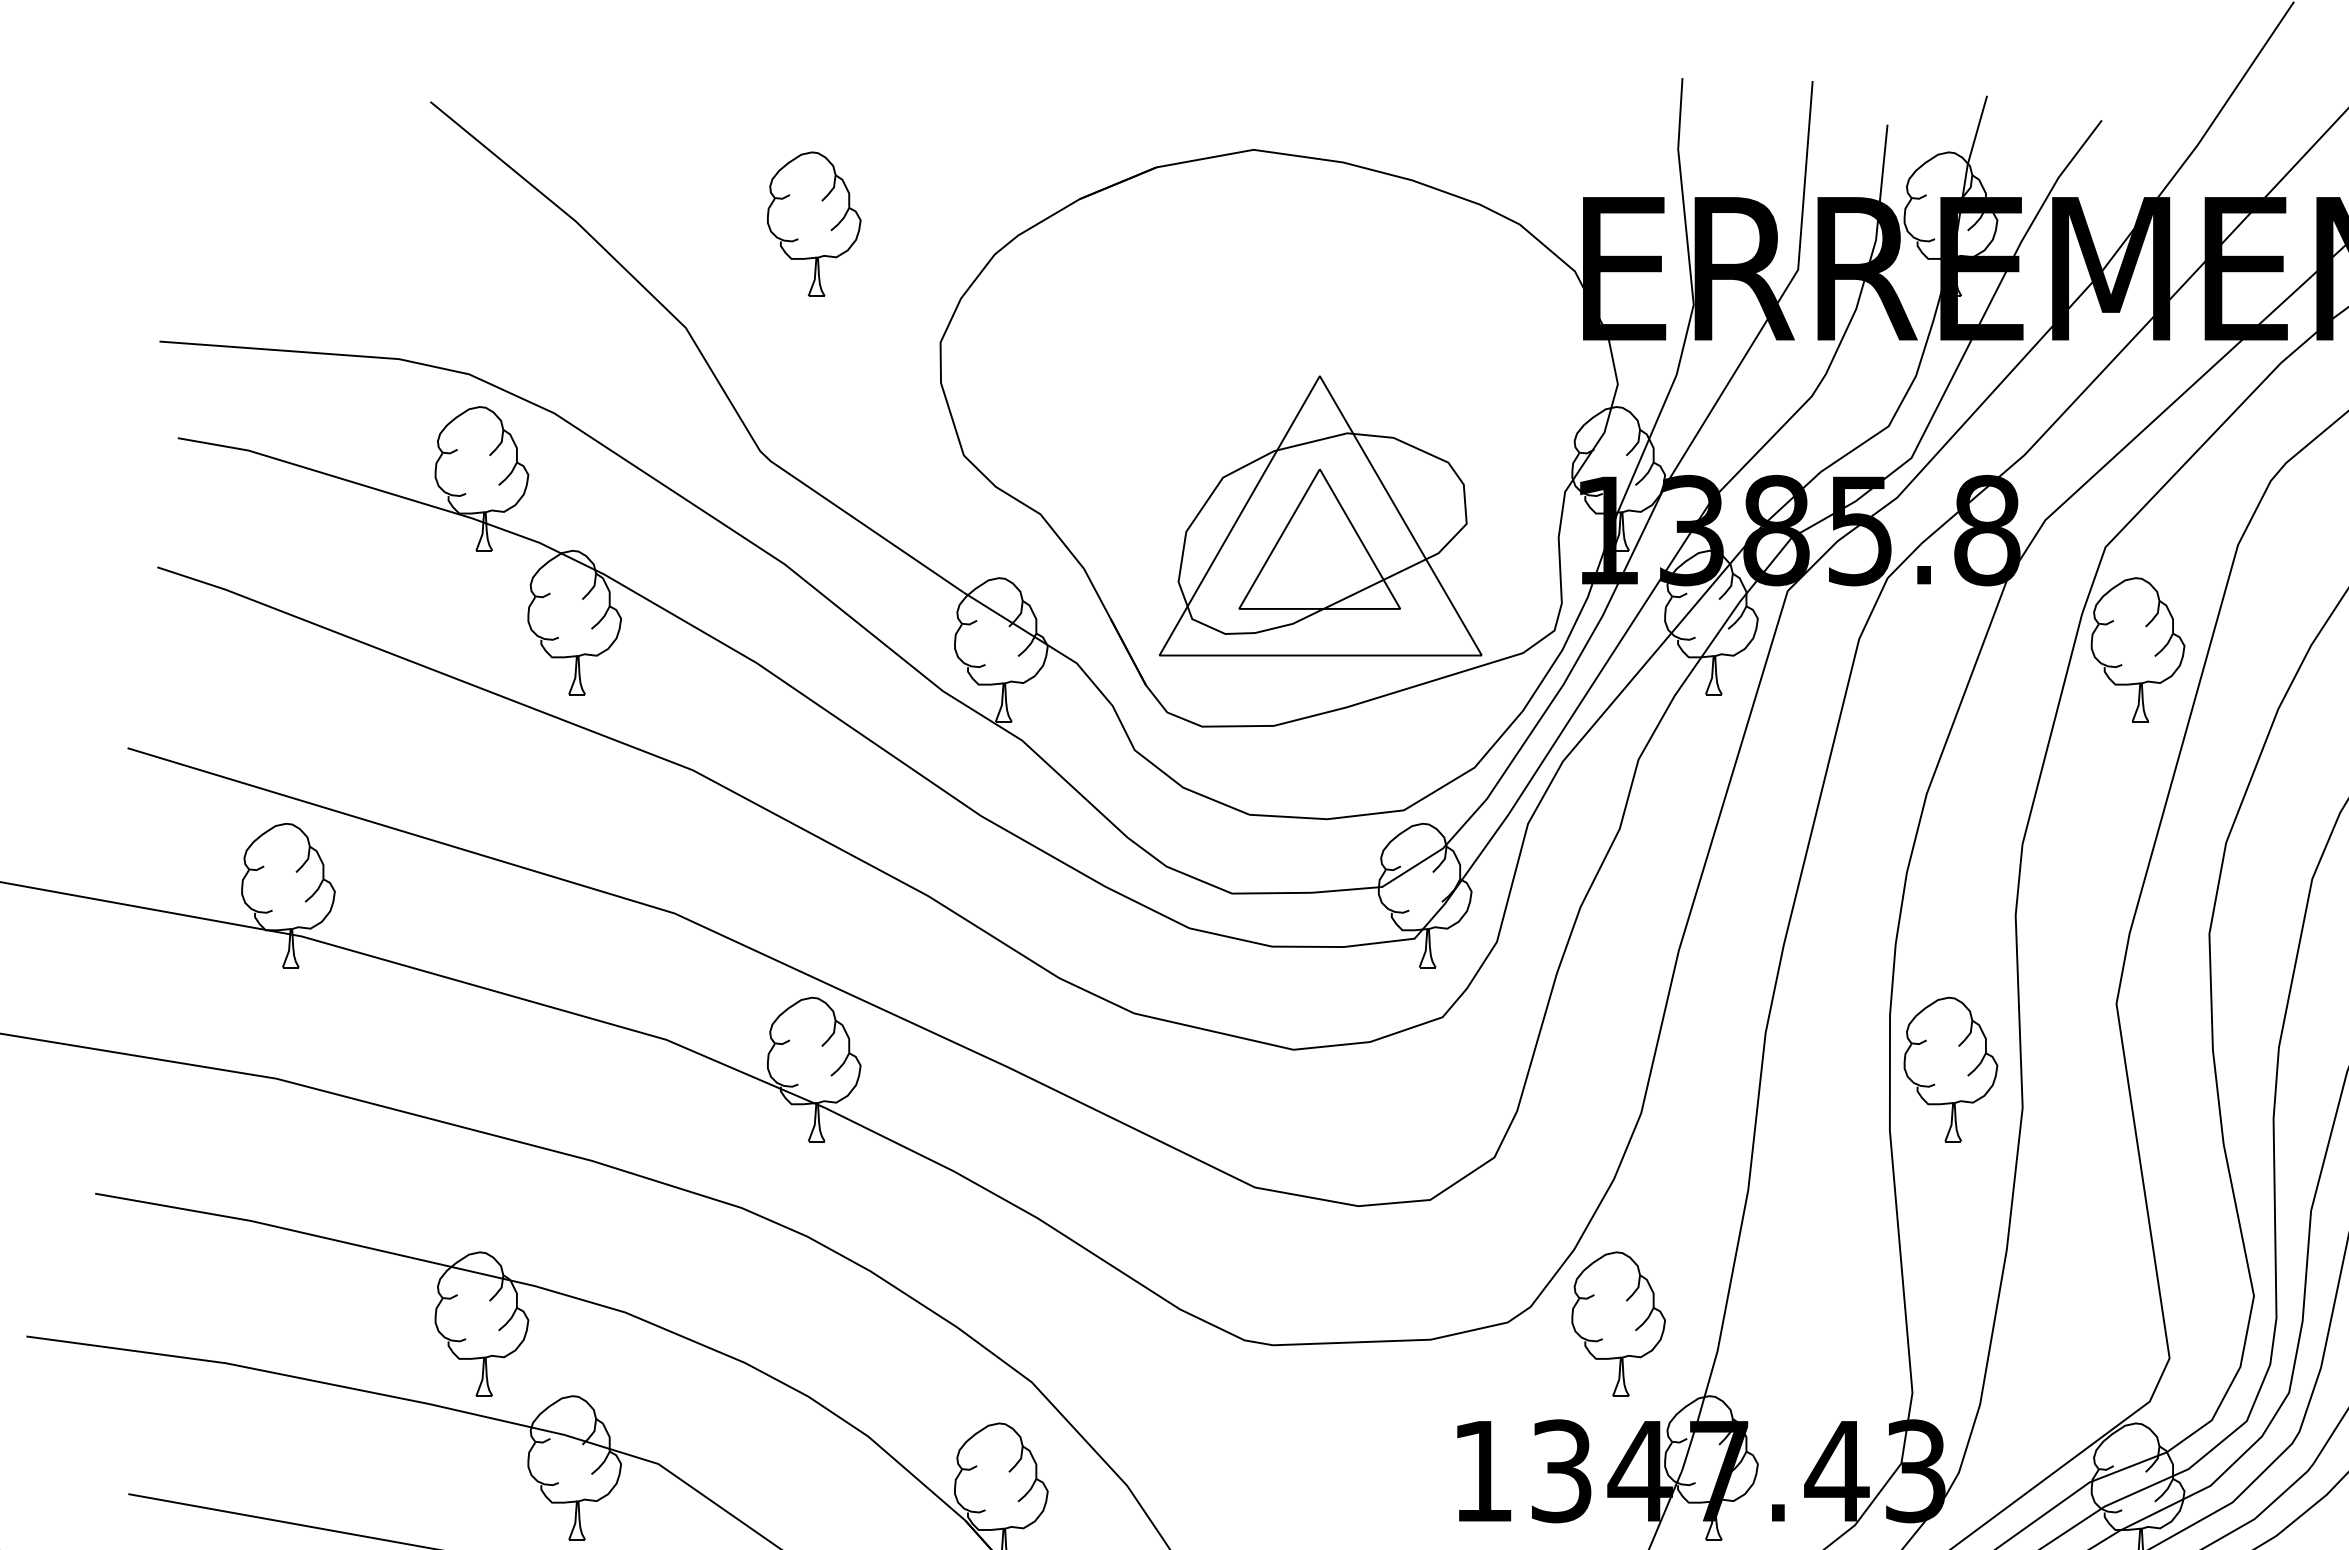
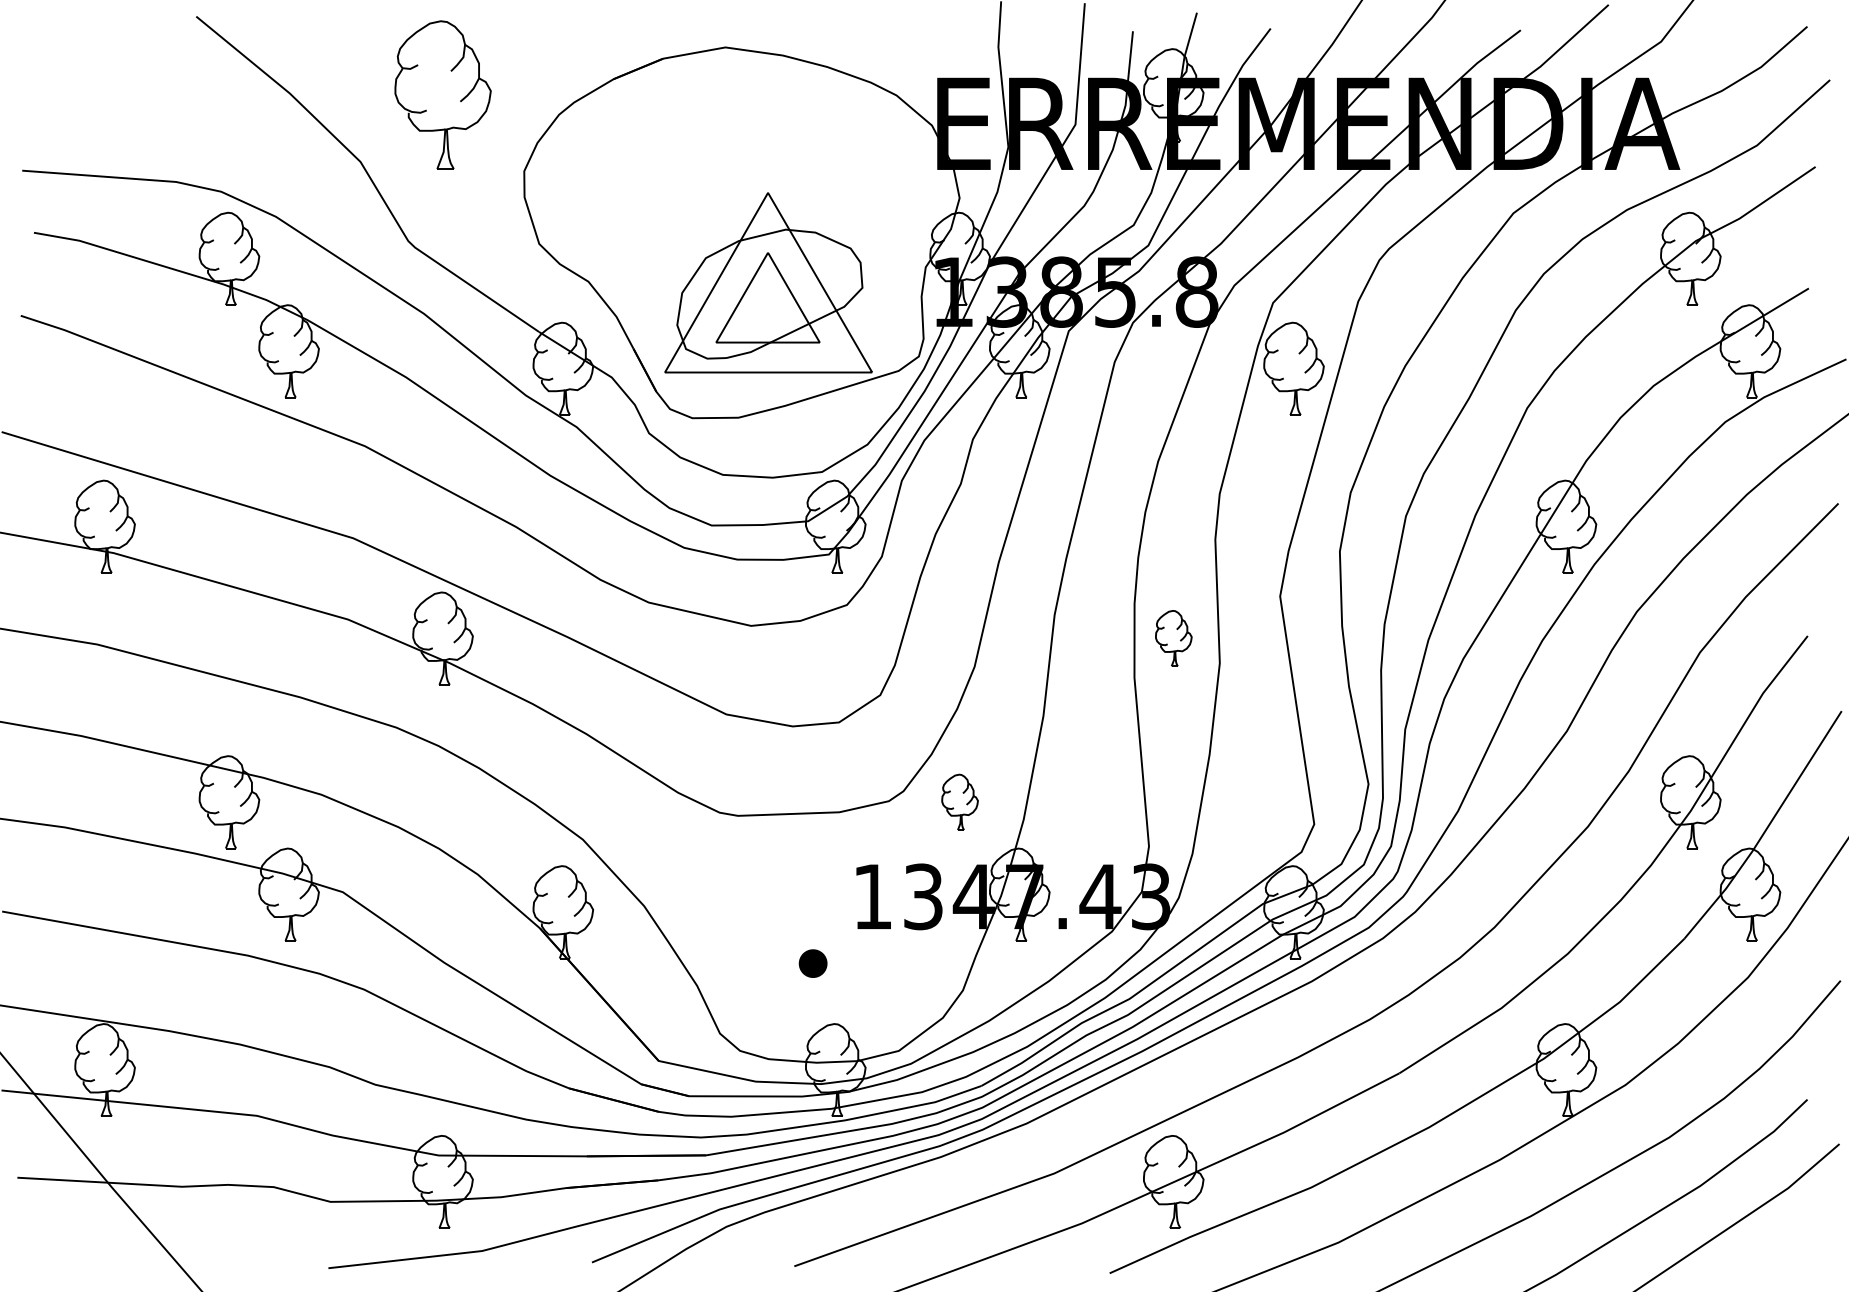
part: (813, 224) -> (442, 95), size x1.6
part: (1950, 1069) -> (1173, 638), size x0.6
part: (1617, 1324) -> (959, 802), size x0.6

